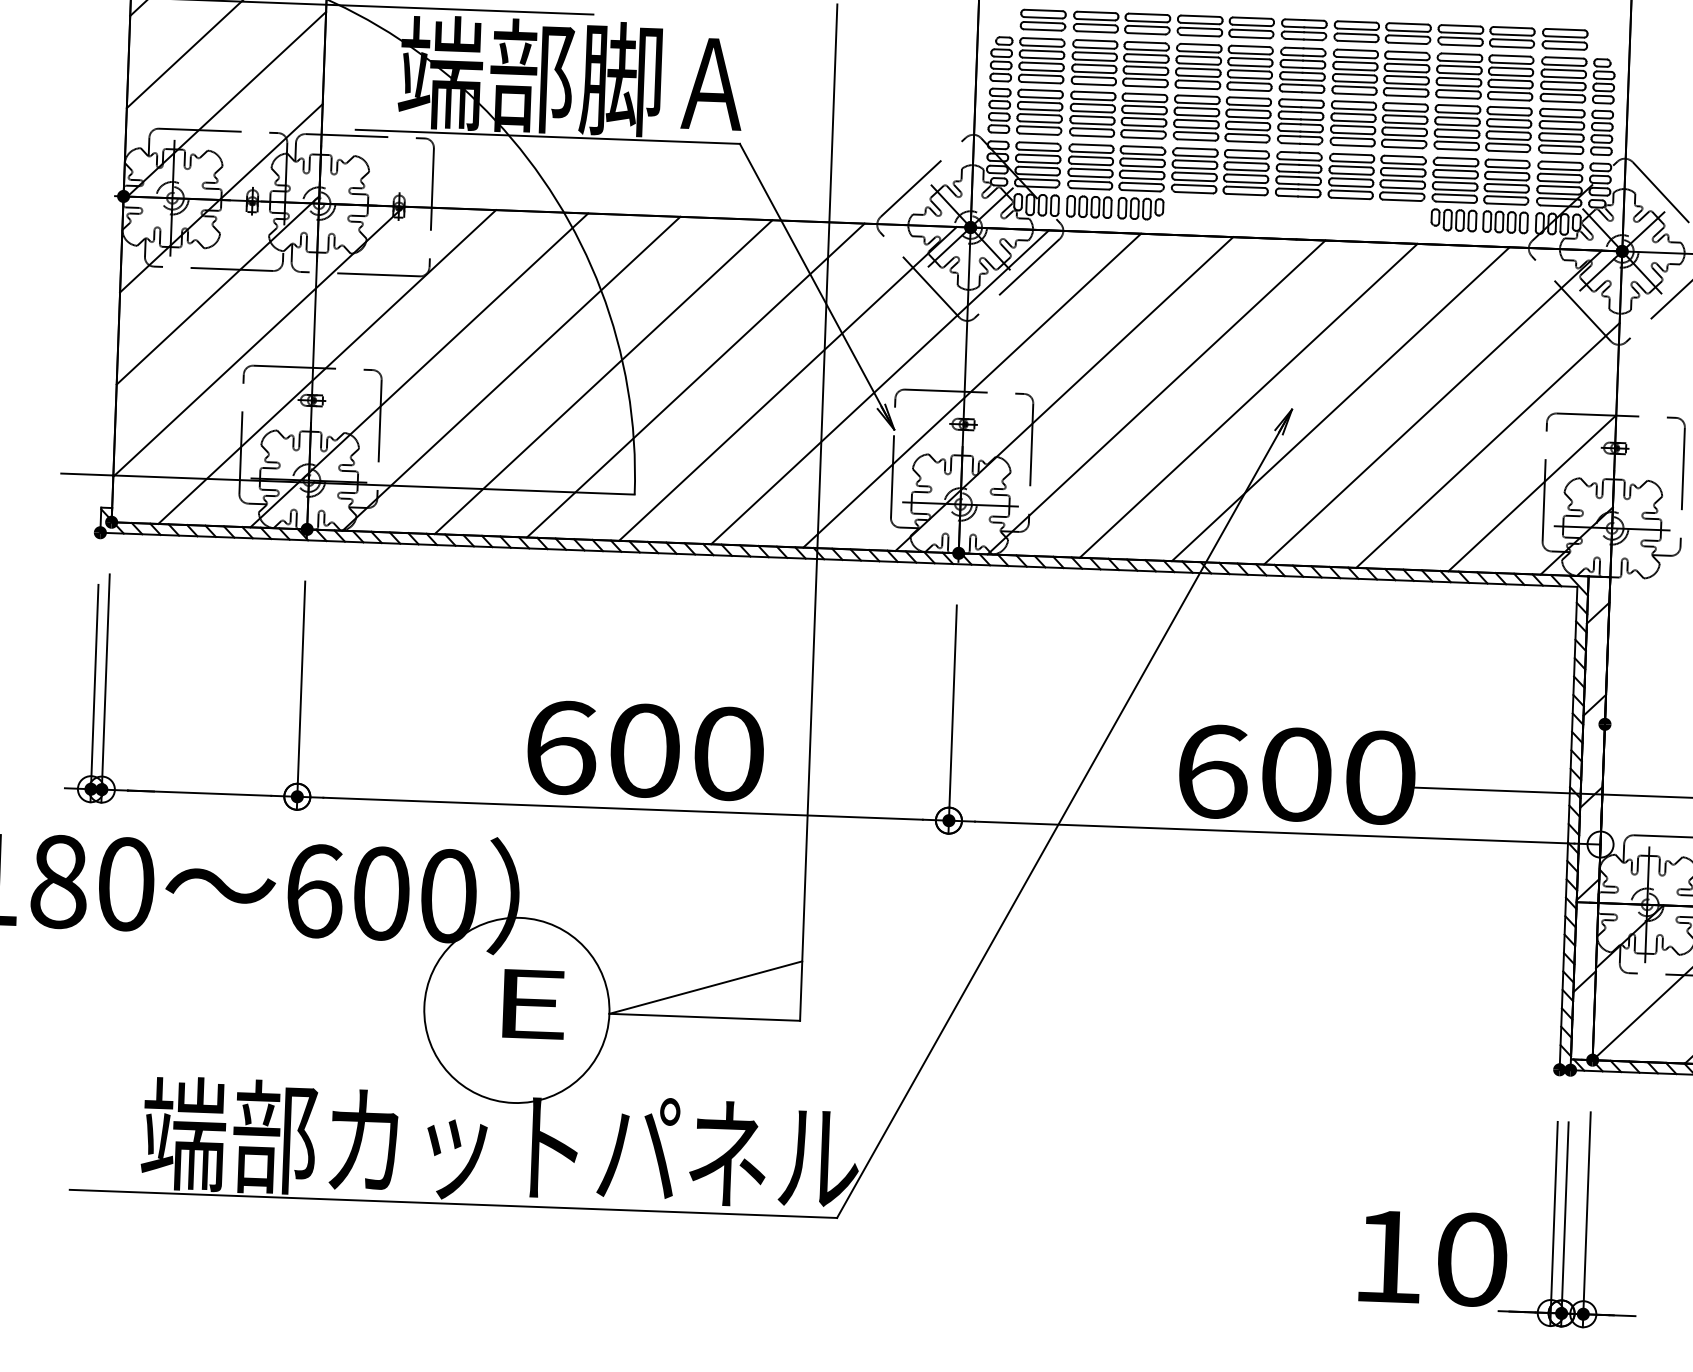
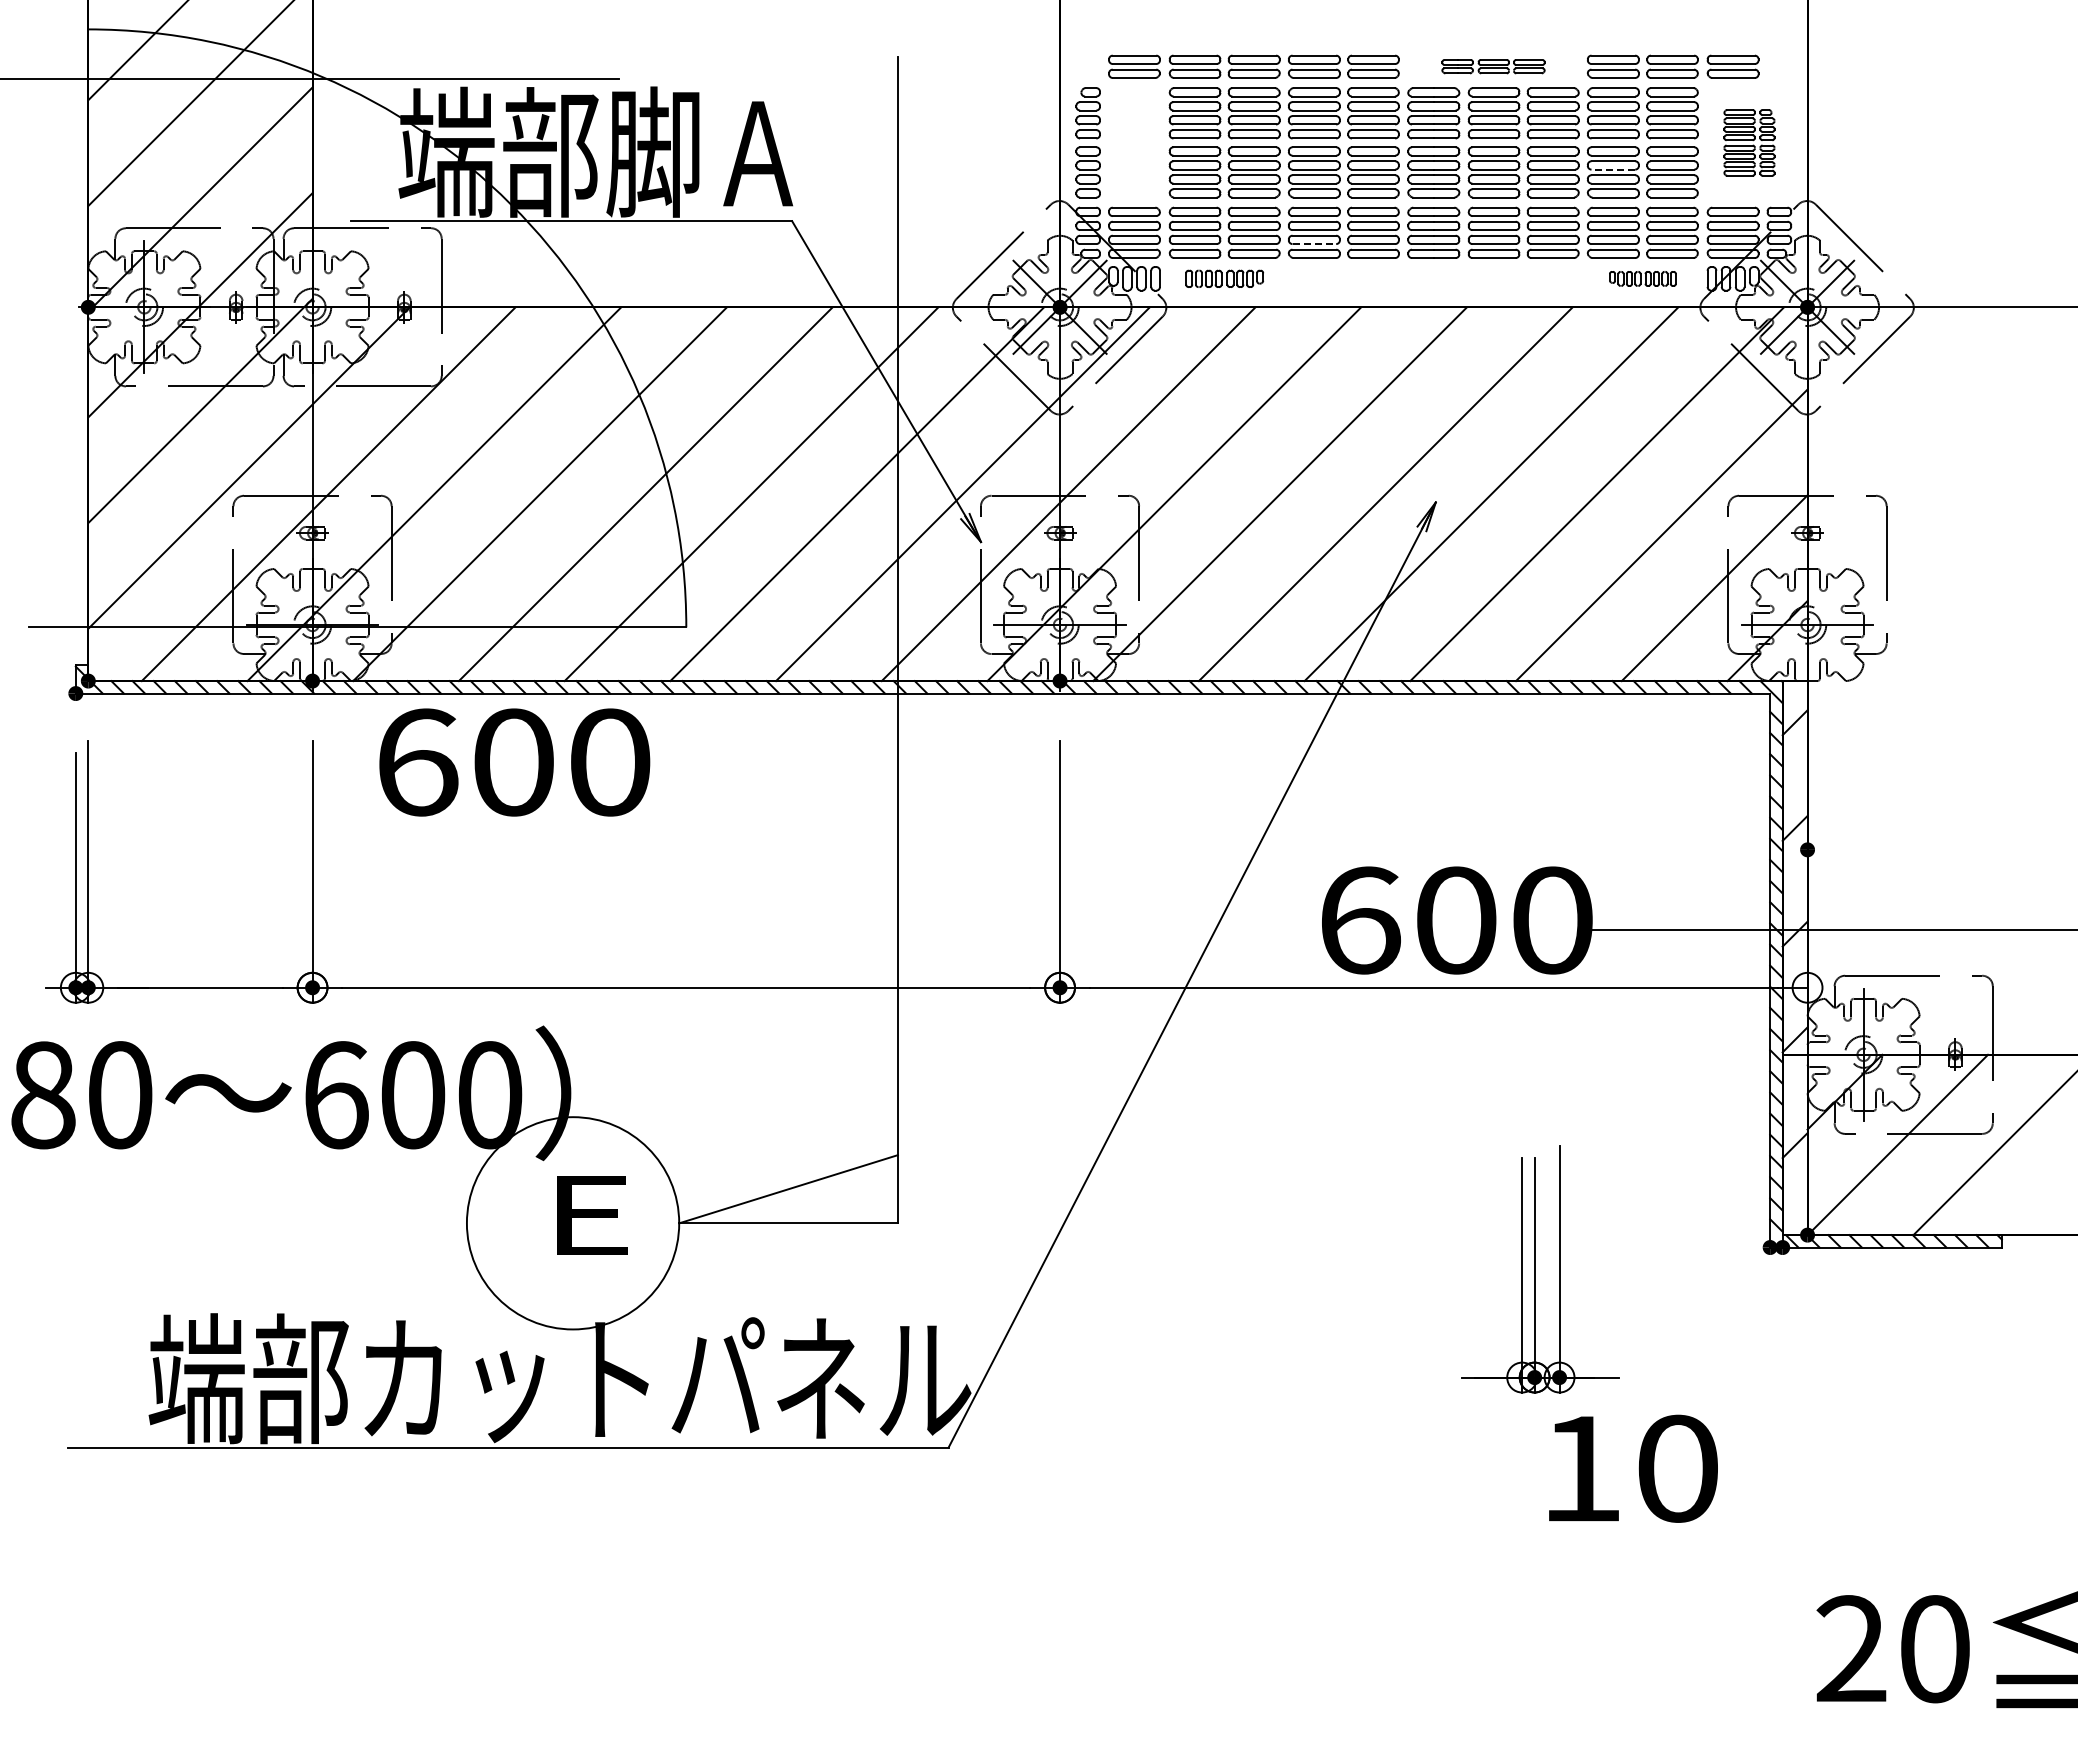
part: (1356, 31) -> (1493, 66), size x0.6
part: (1040, 86) -> (1134, 142), removed
part: (1576, 105) -> (1749, 142), size x0.6
line: (1457, 125) -> (1613, 169), solid -> dashed
line: (1194, 180) -> (1314, 244), solid -> dashed
part: (1114, 207) -> (1224, 278), size x0.7
part: (1479, 221) -> (1642, 278), size x0.6
text: (645, 750) -> (514, 762), moved
part: (1570, 1219) -> (1540, 1269), moved

